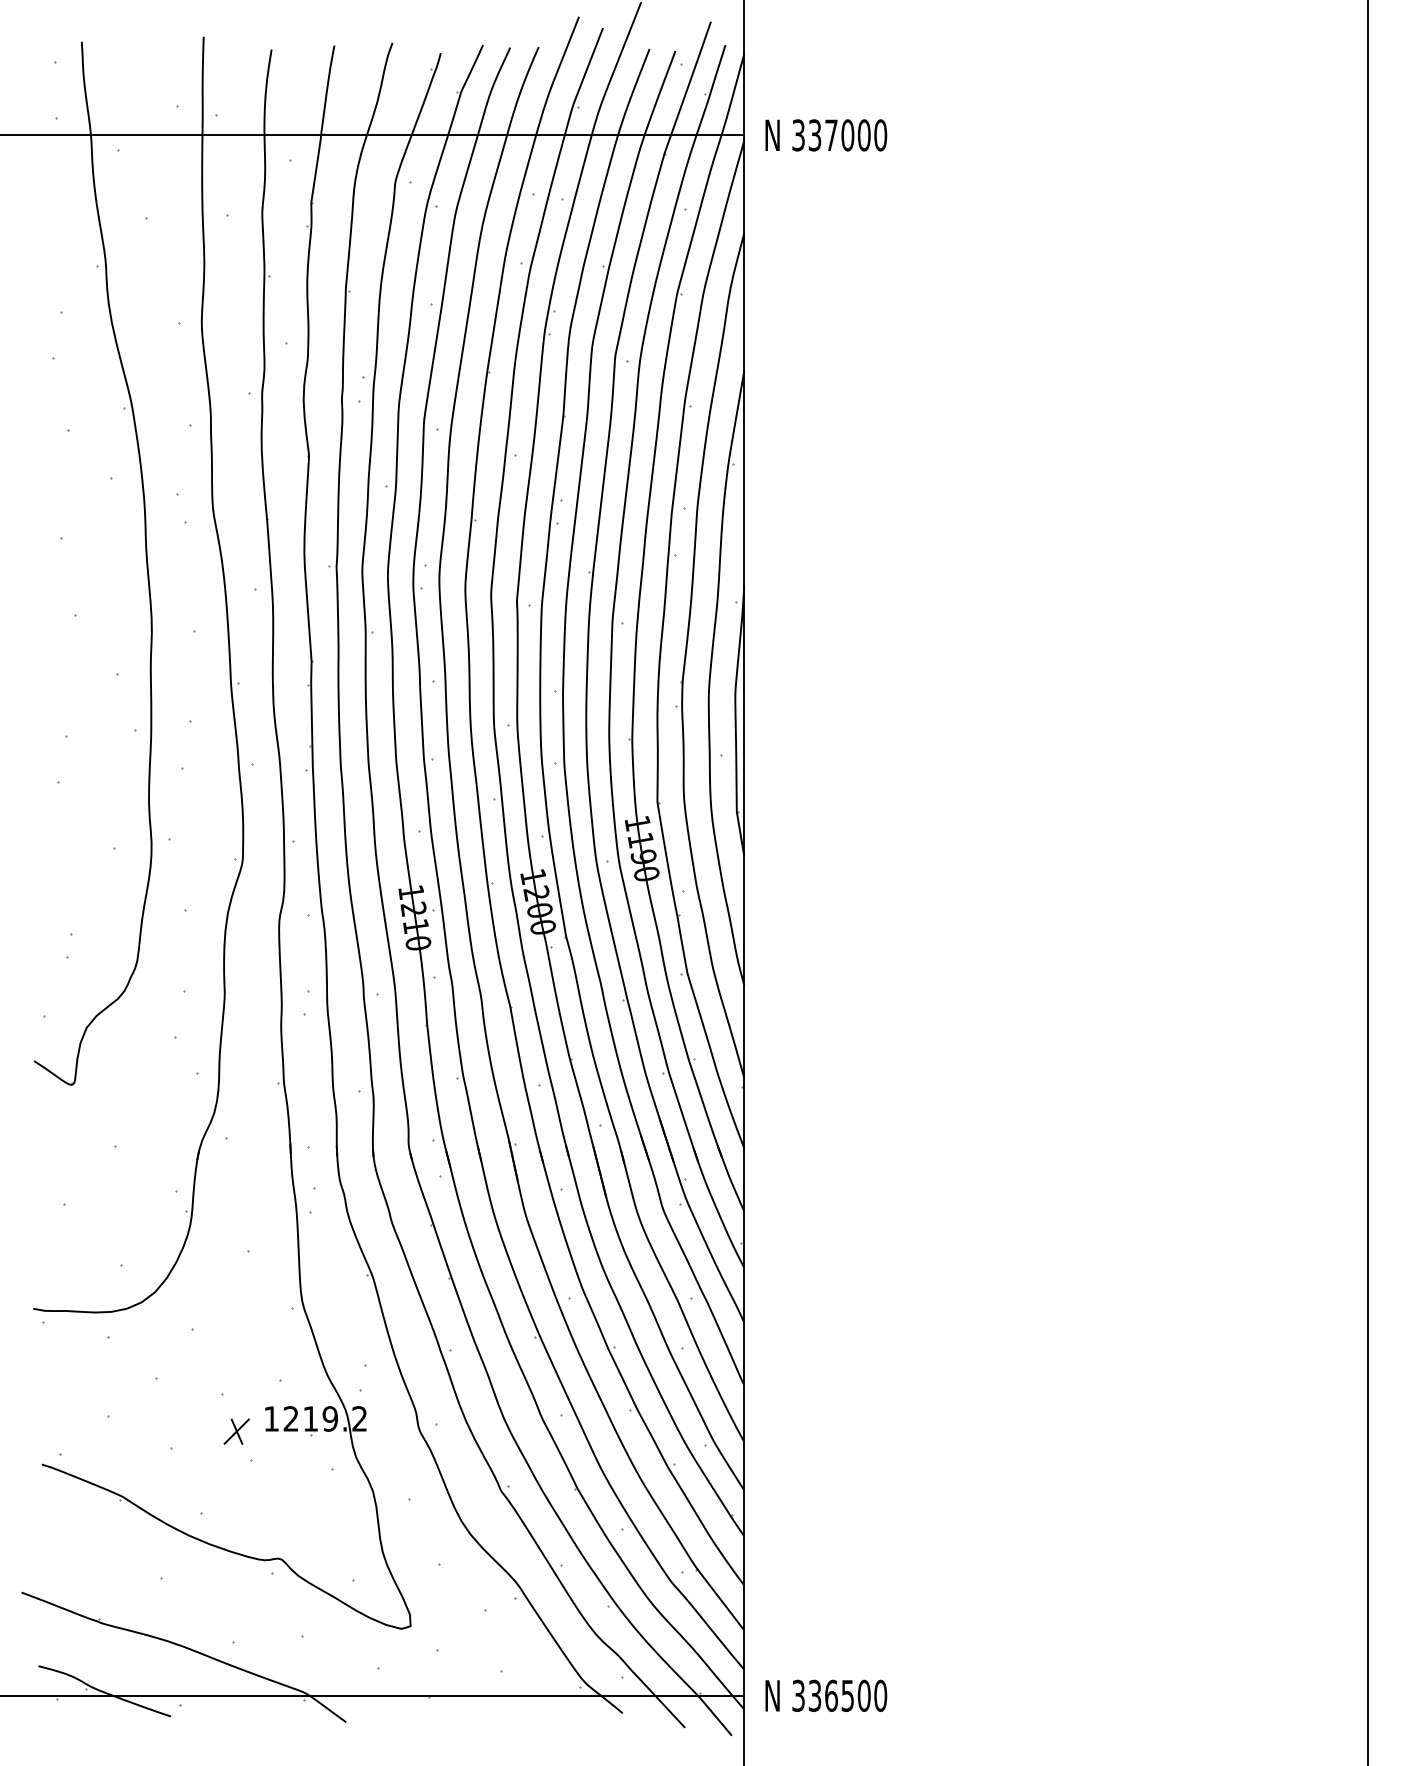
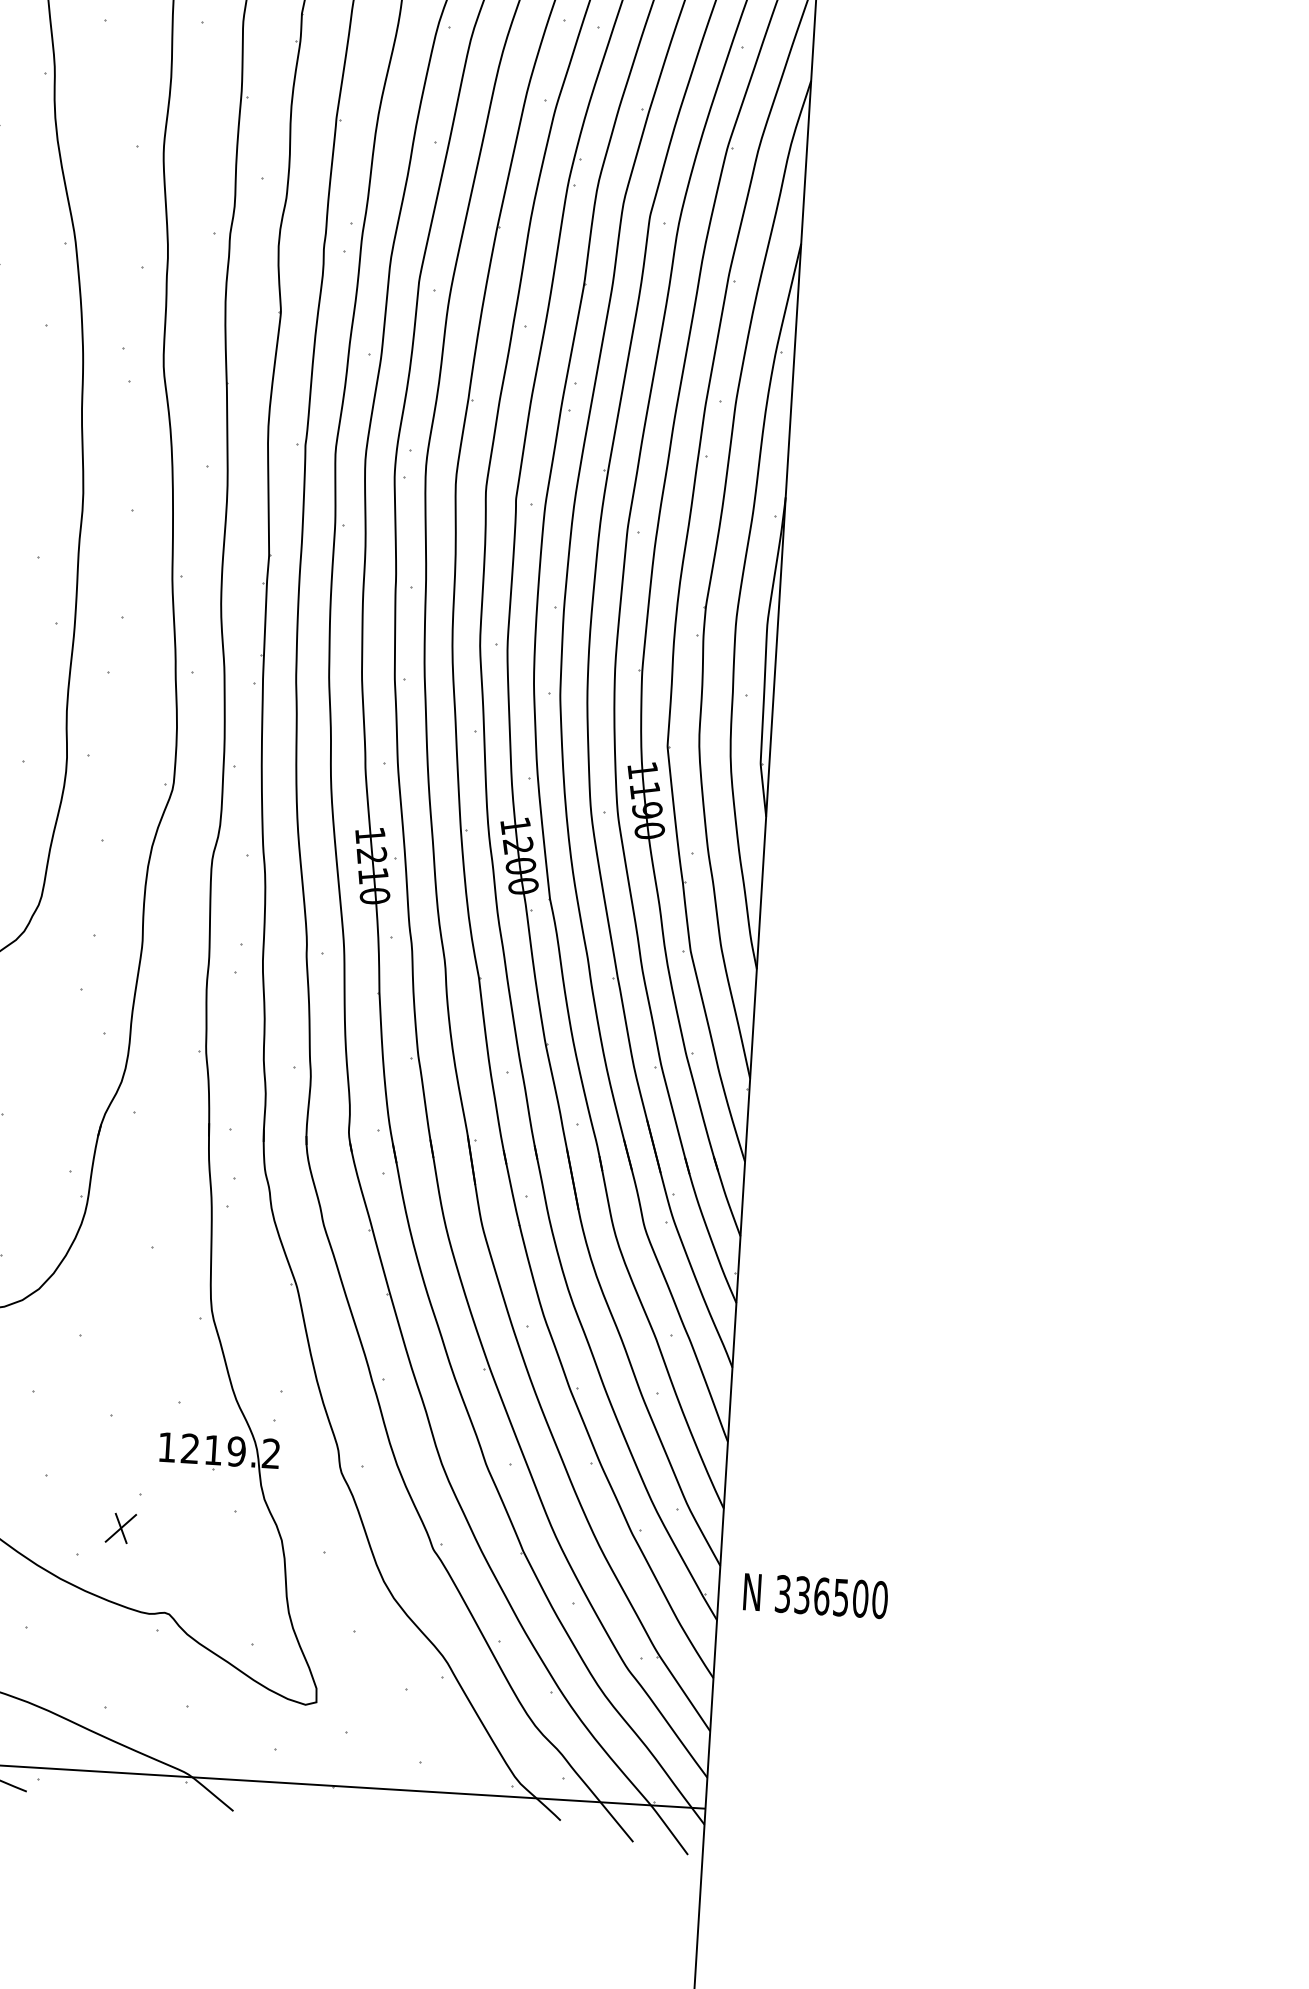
part: (236, 1431) -> (120, 1528), moved
text: (826, 1695) -> (816, 1595), moved

